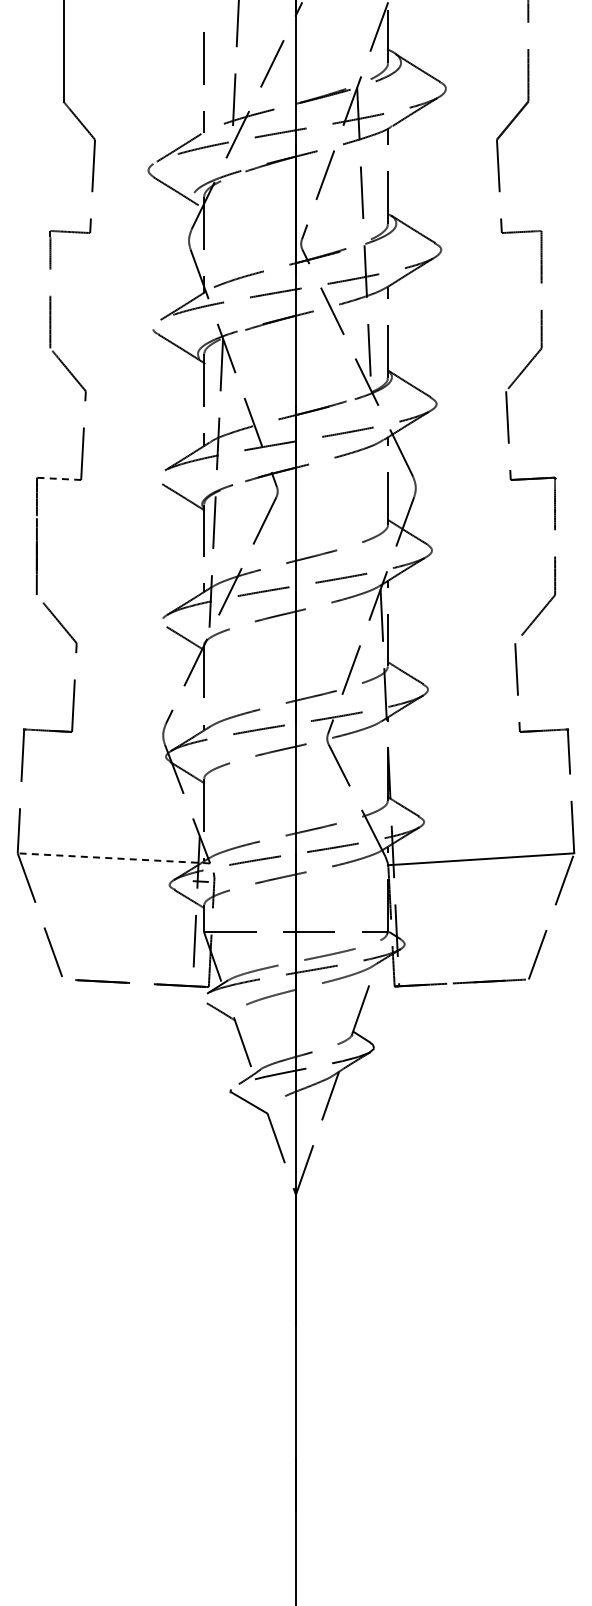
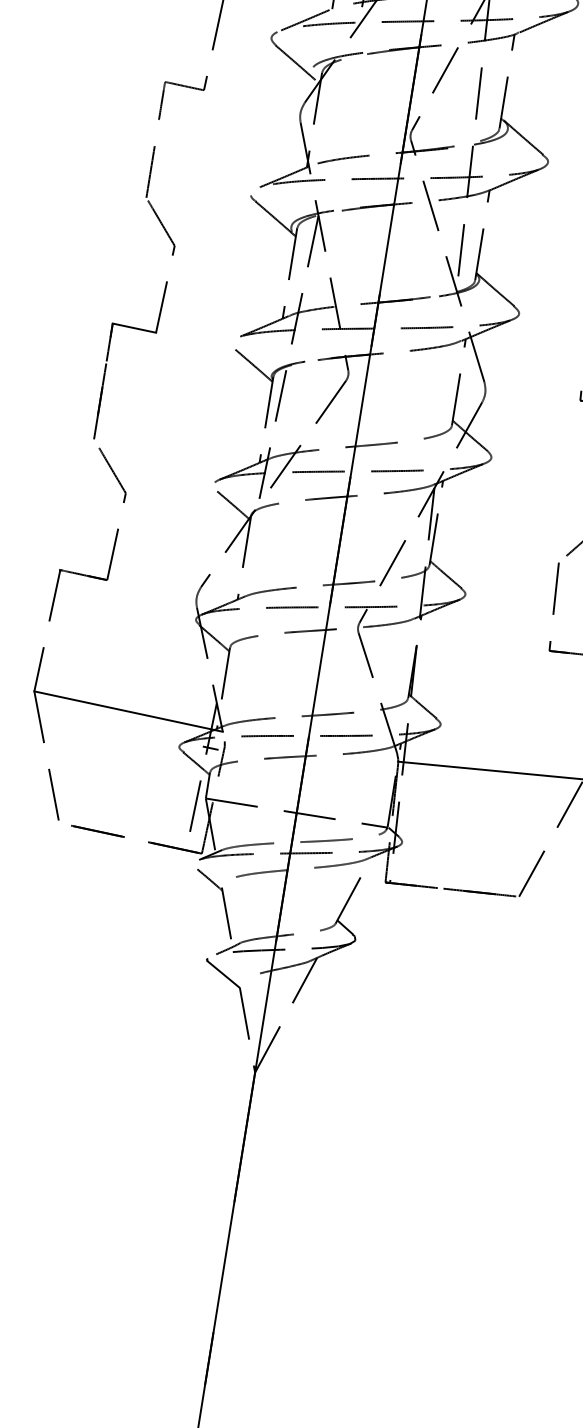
line: (58, 478) -> (133, 327), dashed -> solid
line: (113, 858) -> (128, 711), dashed -> solid

